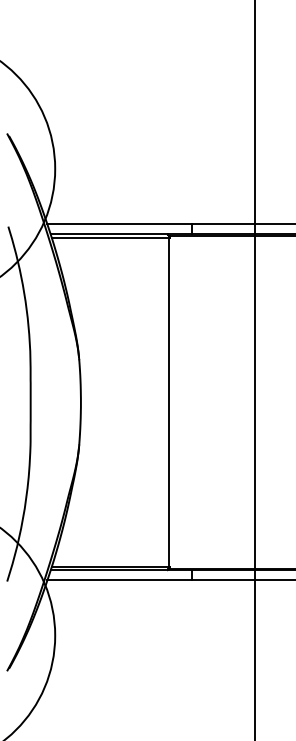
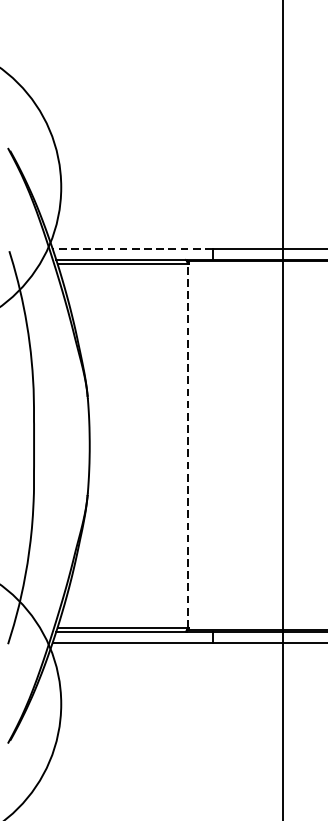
line: (119, 224) -> (132, 248), solid -> dashed
line: (169, 401) -> (187, 444), solid -> dashed

